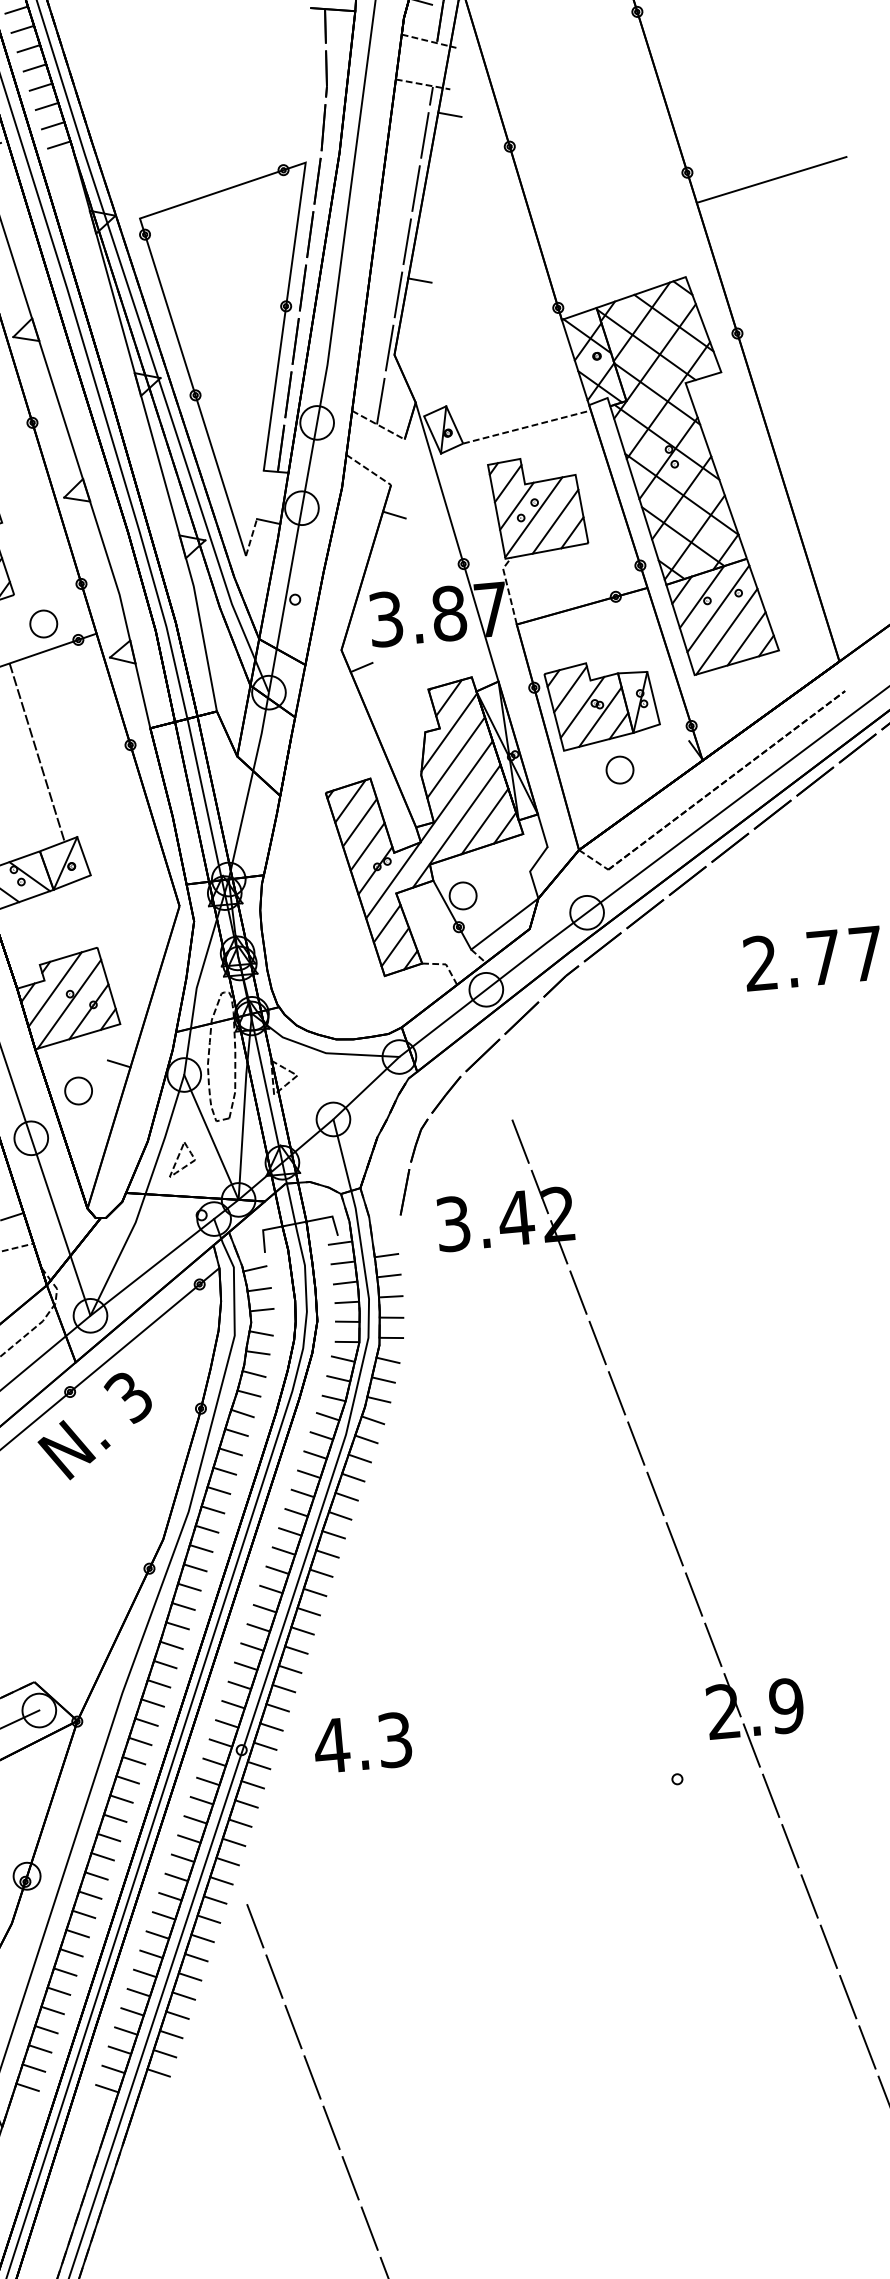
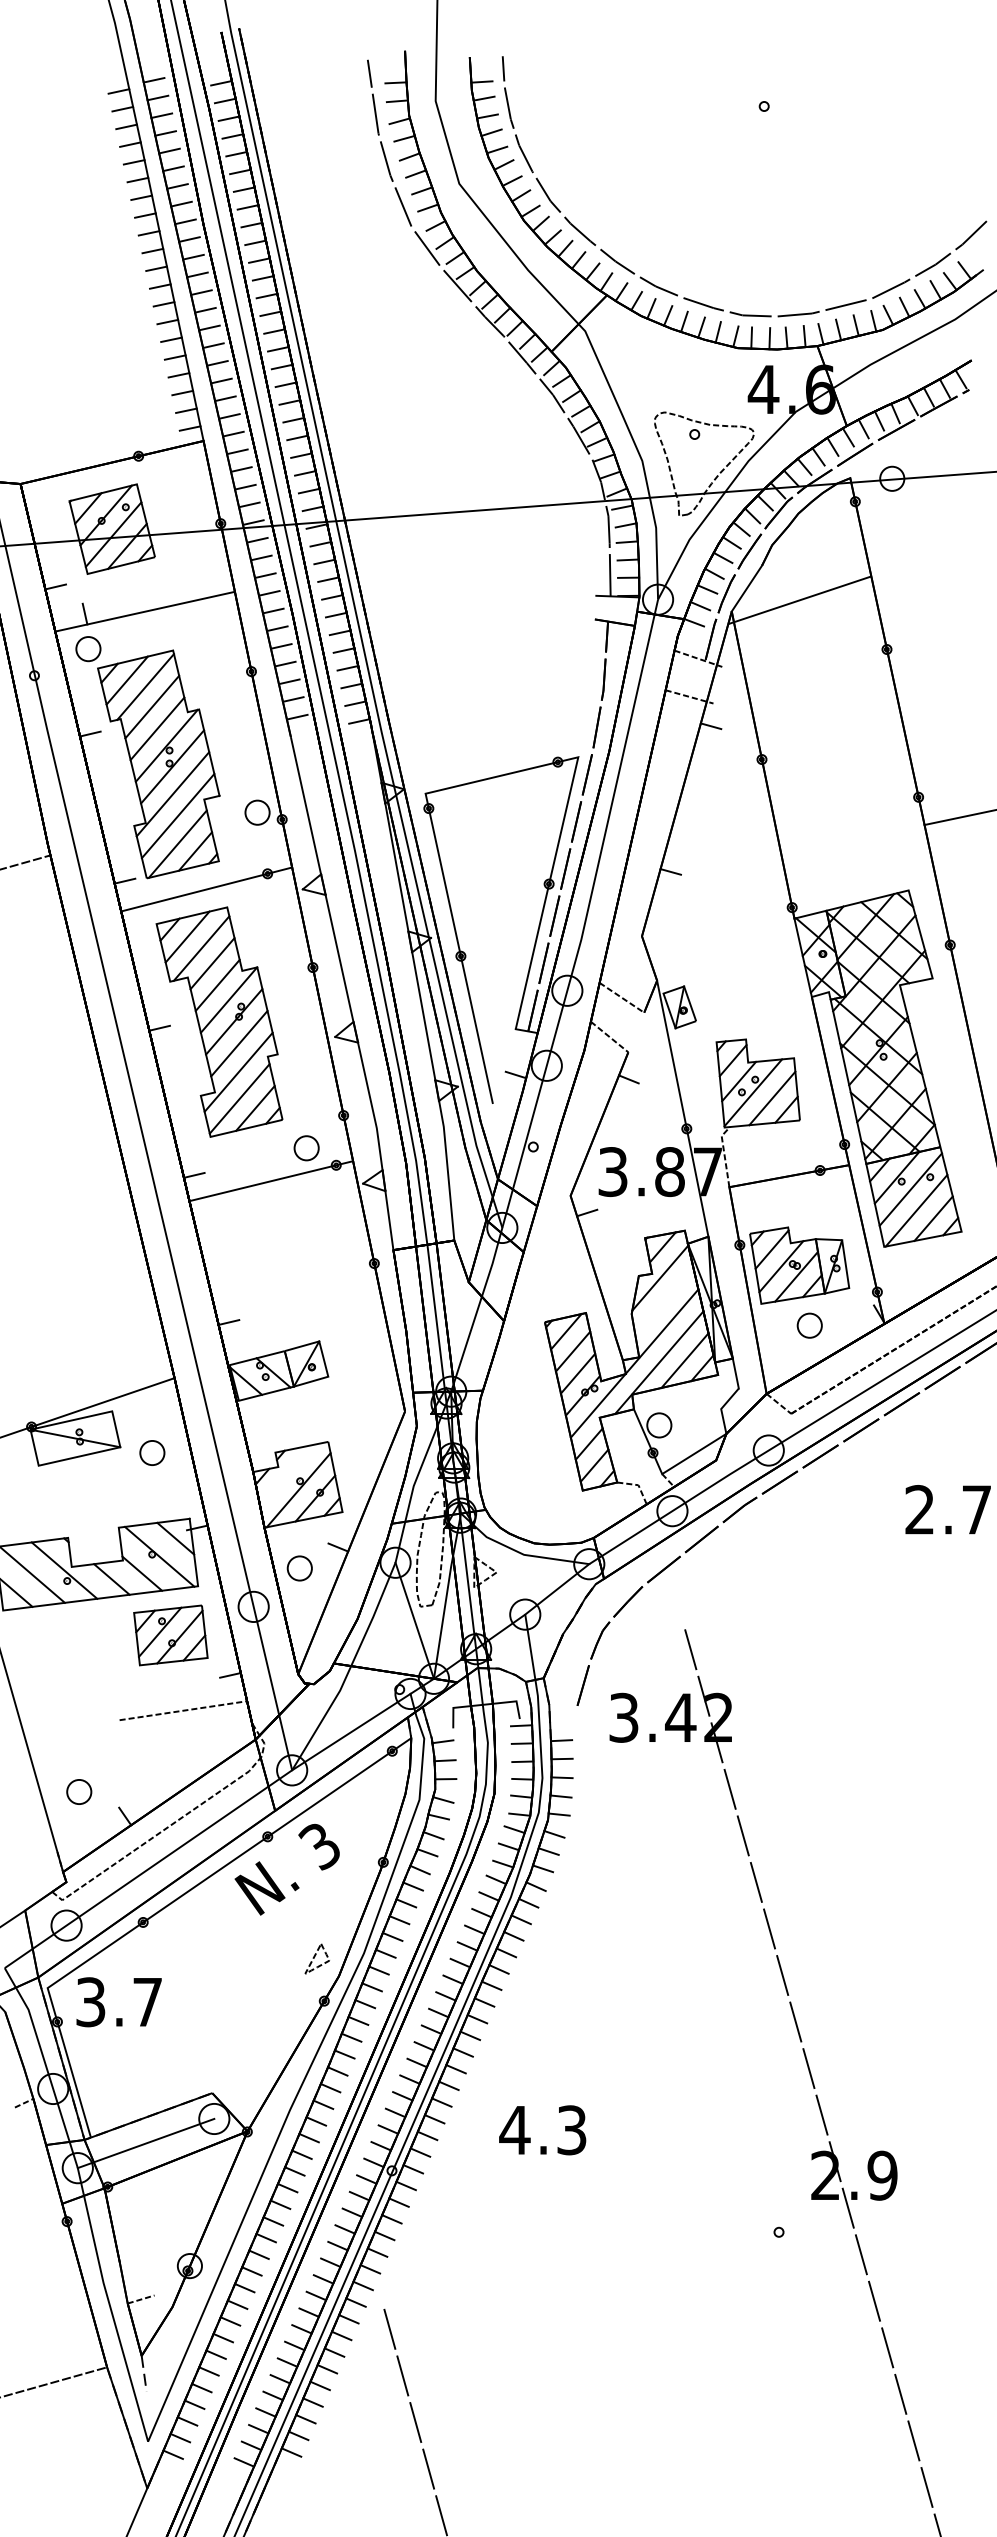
line: (405, 255) -> (659, 848), removed
line: (526, 426) -> (754, 1011), removed
line: (250, 537) -> (498, 1087), removed
line: (36, 752) -> (289, 1262), removed
line: (456, 756) -> (664, 1300), removed
line: (54, 989) -> (286, 1475), removed
part: (180, 1158) -> (316, 1958), moved
text: (362, 1743) -> (542, 2130), moved

